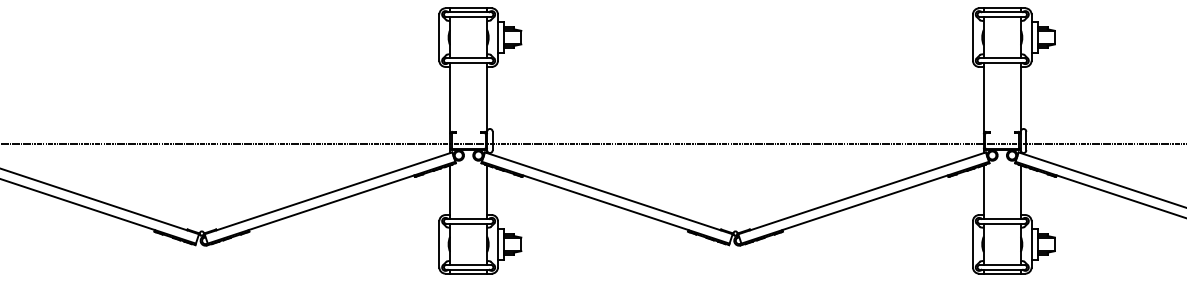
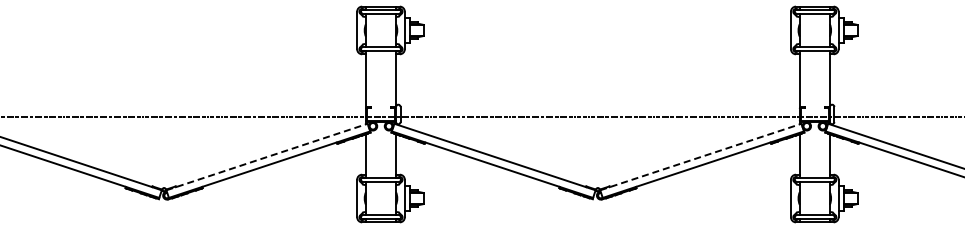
line: (329, 193) -> (267, 157), solid -> dashed
line: (861, 193) -> (700, 157), solid -> dashed

